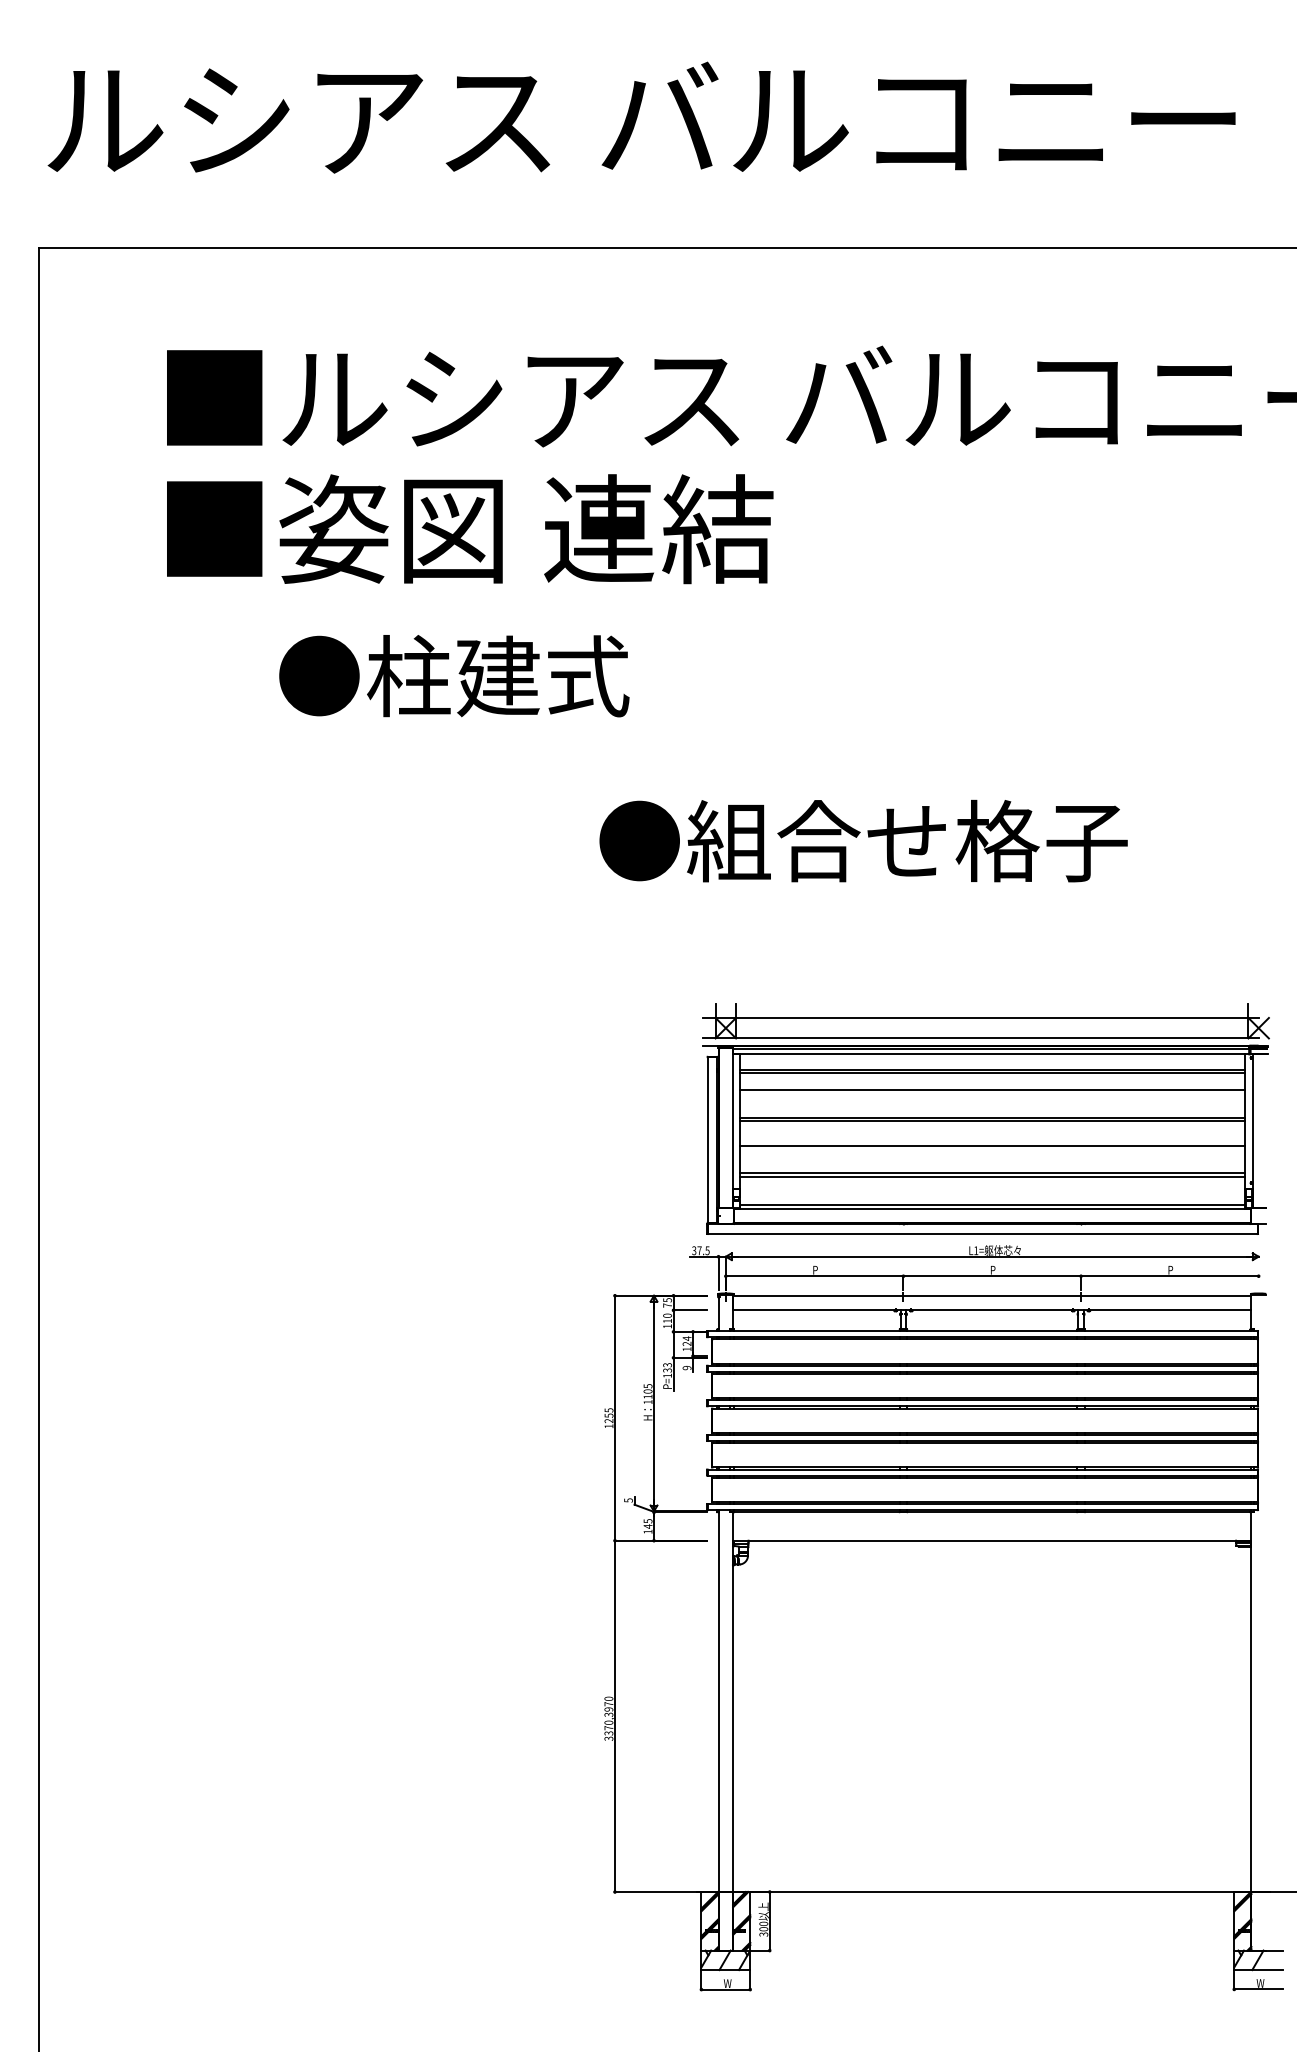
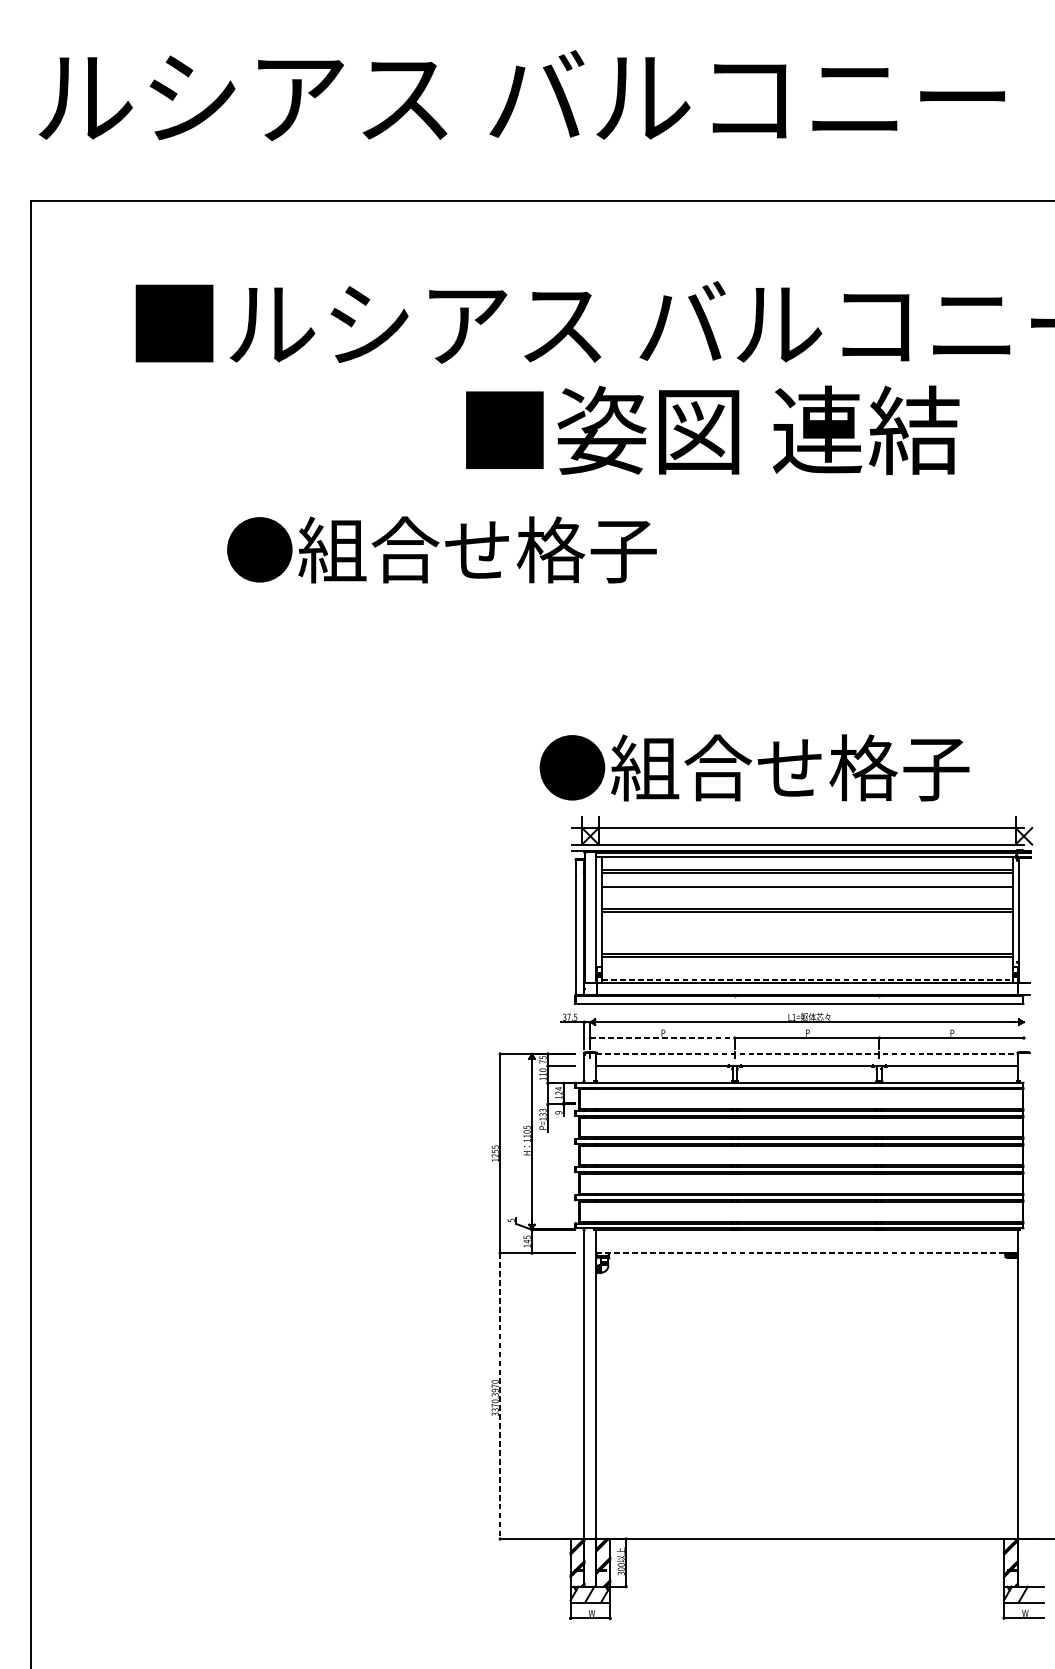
text: (470, 529) -> (712, 430), moved
text: (586, 676) -> (477, 550), ●柱建式 -> ●組合せ格子
text: (863, 840) -> (754, 767), moved
line: (992, 1146) -> (807, 932), removed
line: (992, 1204) -> (807, 979), solid -> dashed
line: (814, 1276) -> (662, 1038), solid -> dashed
line: (992, 1295) -> (807, 1053), solid -> dashed
line: (992, 1540) -> (807, 1253), solid -> dashed
line: (614, 1716) -> (499, 1396), solid -> dashed

